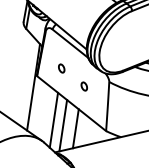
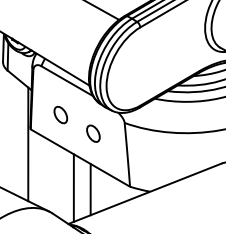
part: (61, 68) -> (60, 114), size x1.6
part: (84, 86) -> (93, 133), size x1.6
line: (53, 119) -> (60, 182), removed

